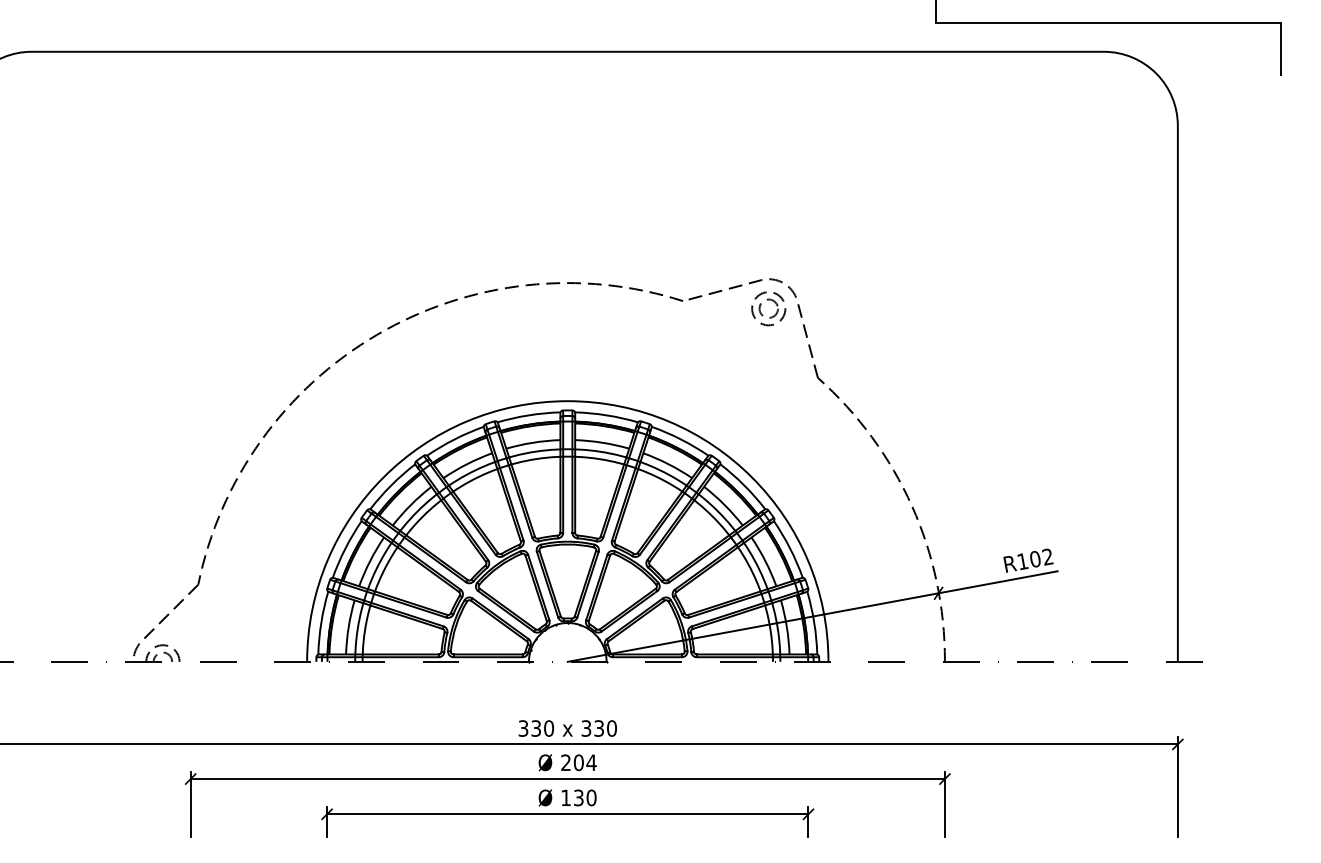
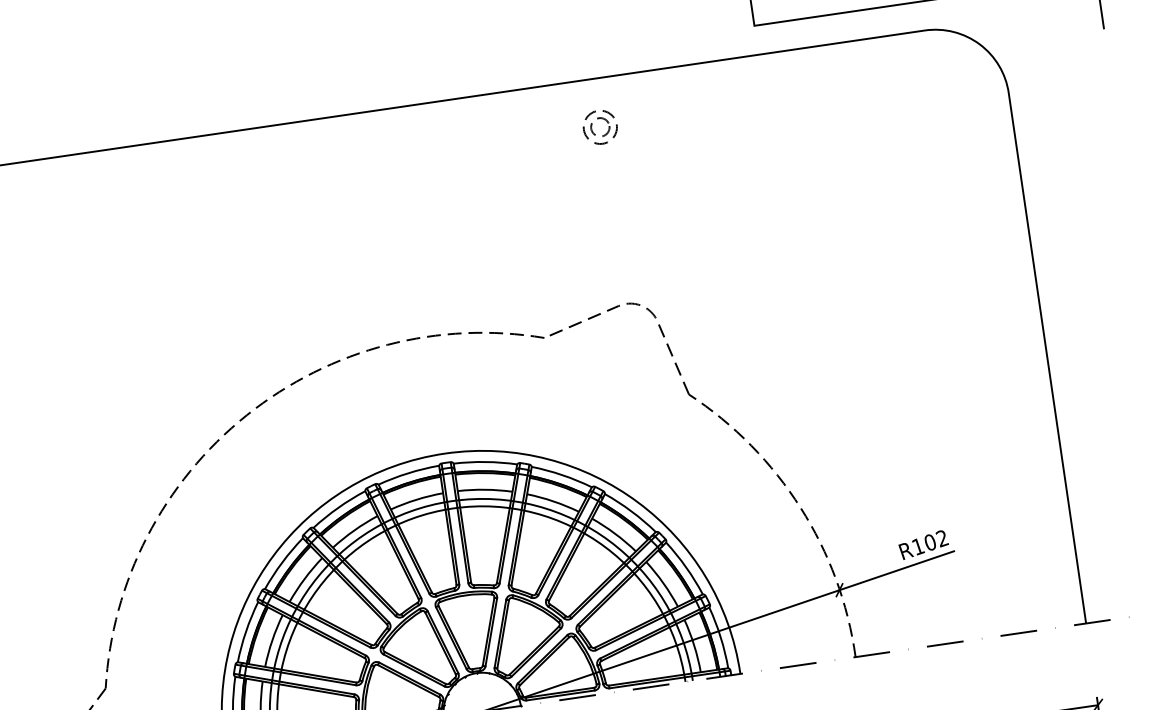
part: (761, 305) -> (592, 125), moved

